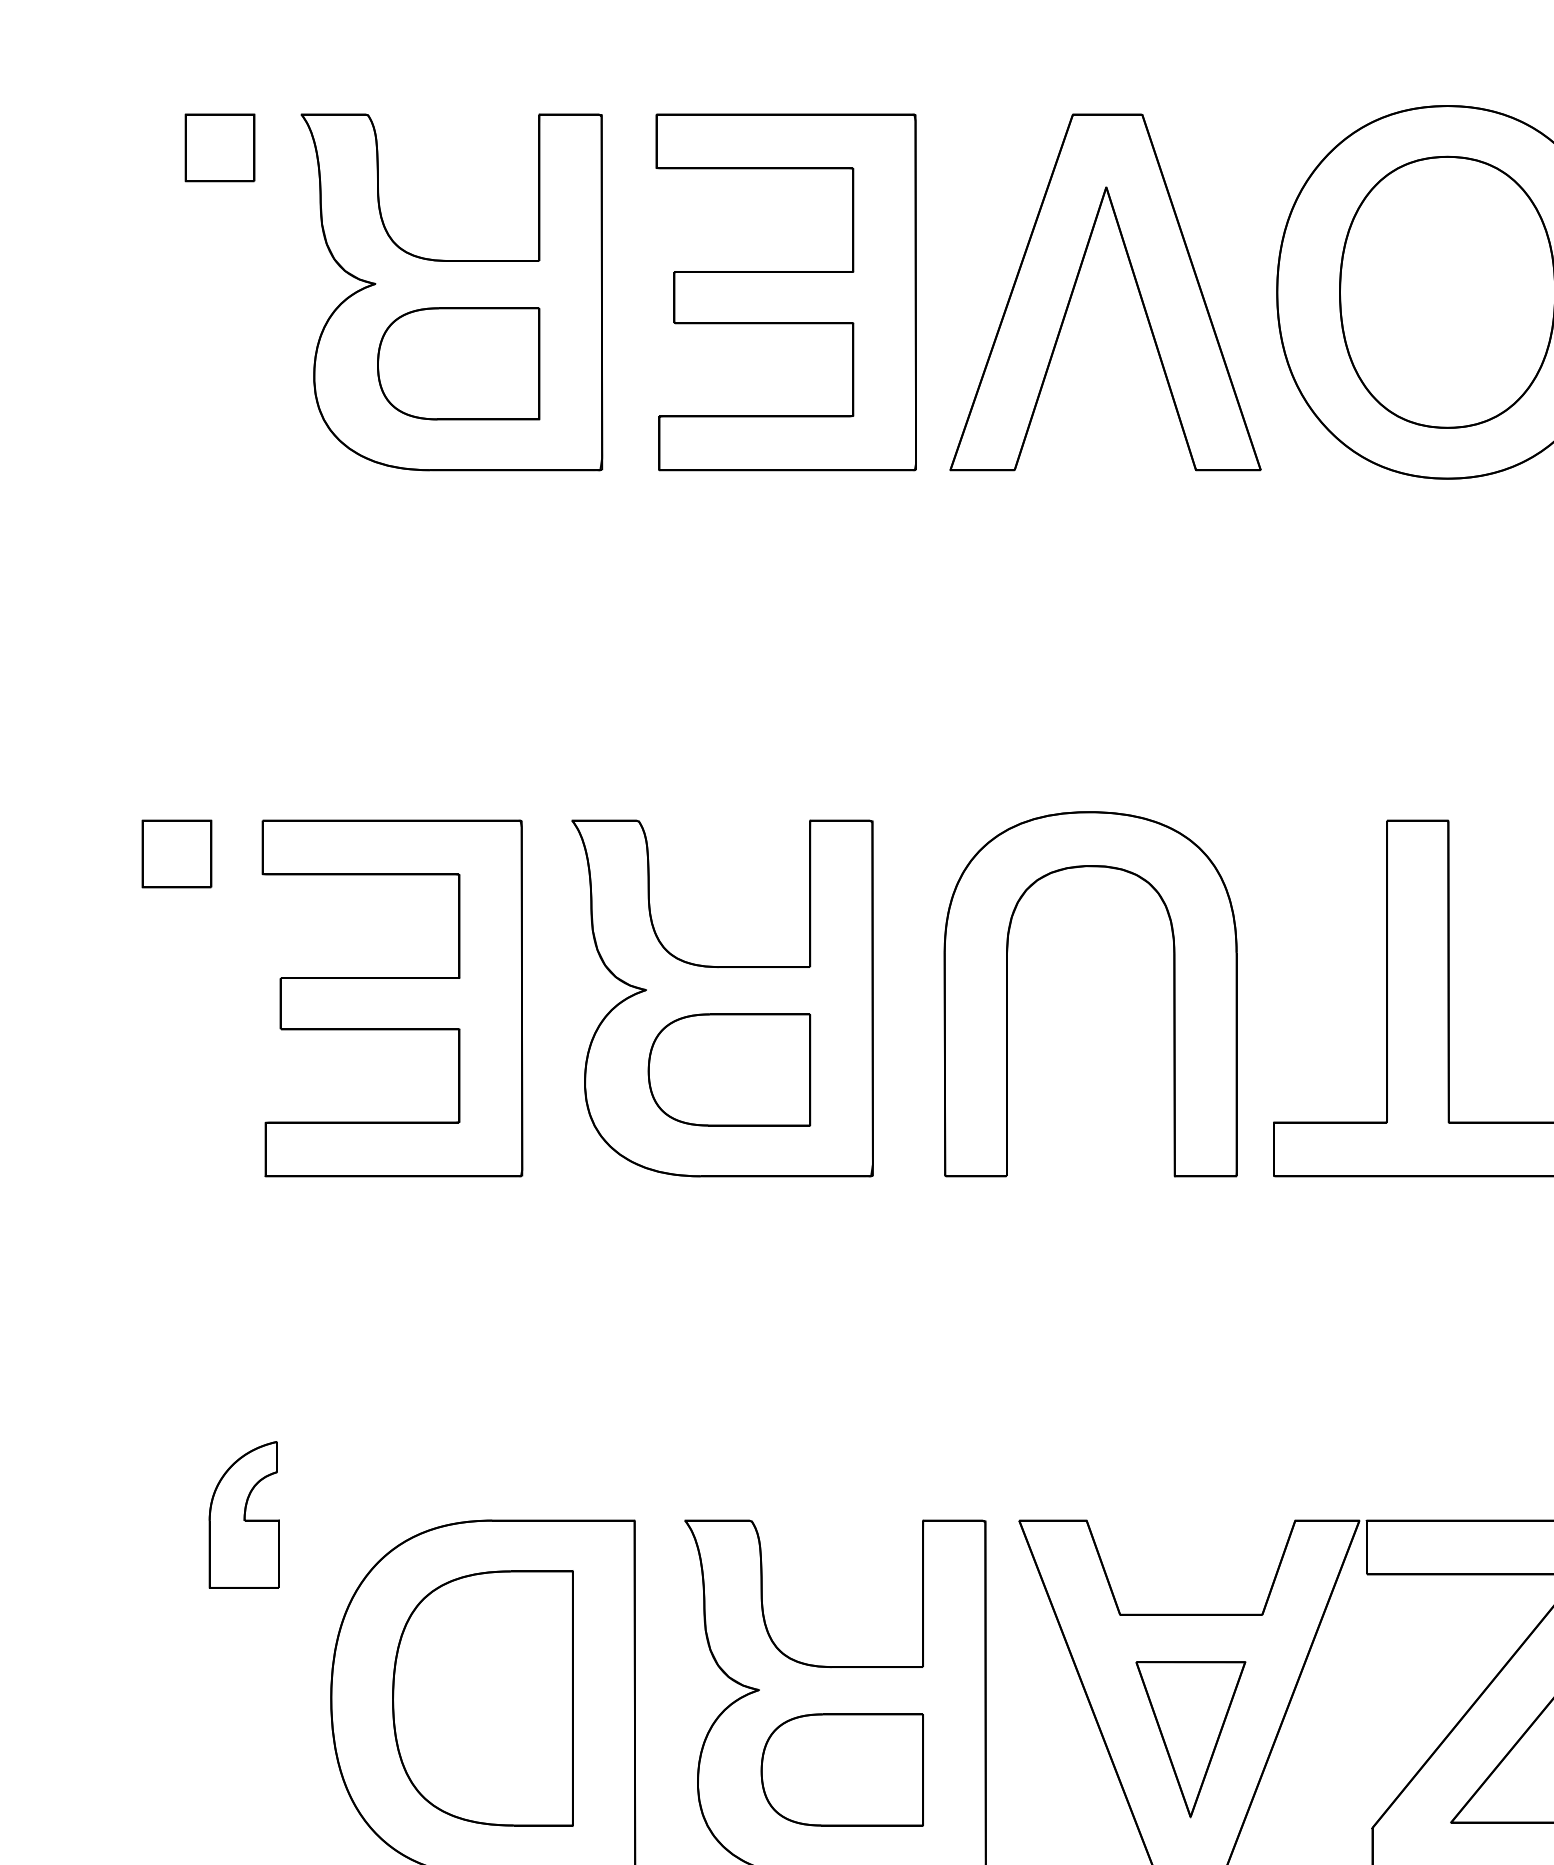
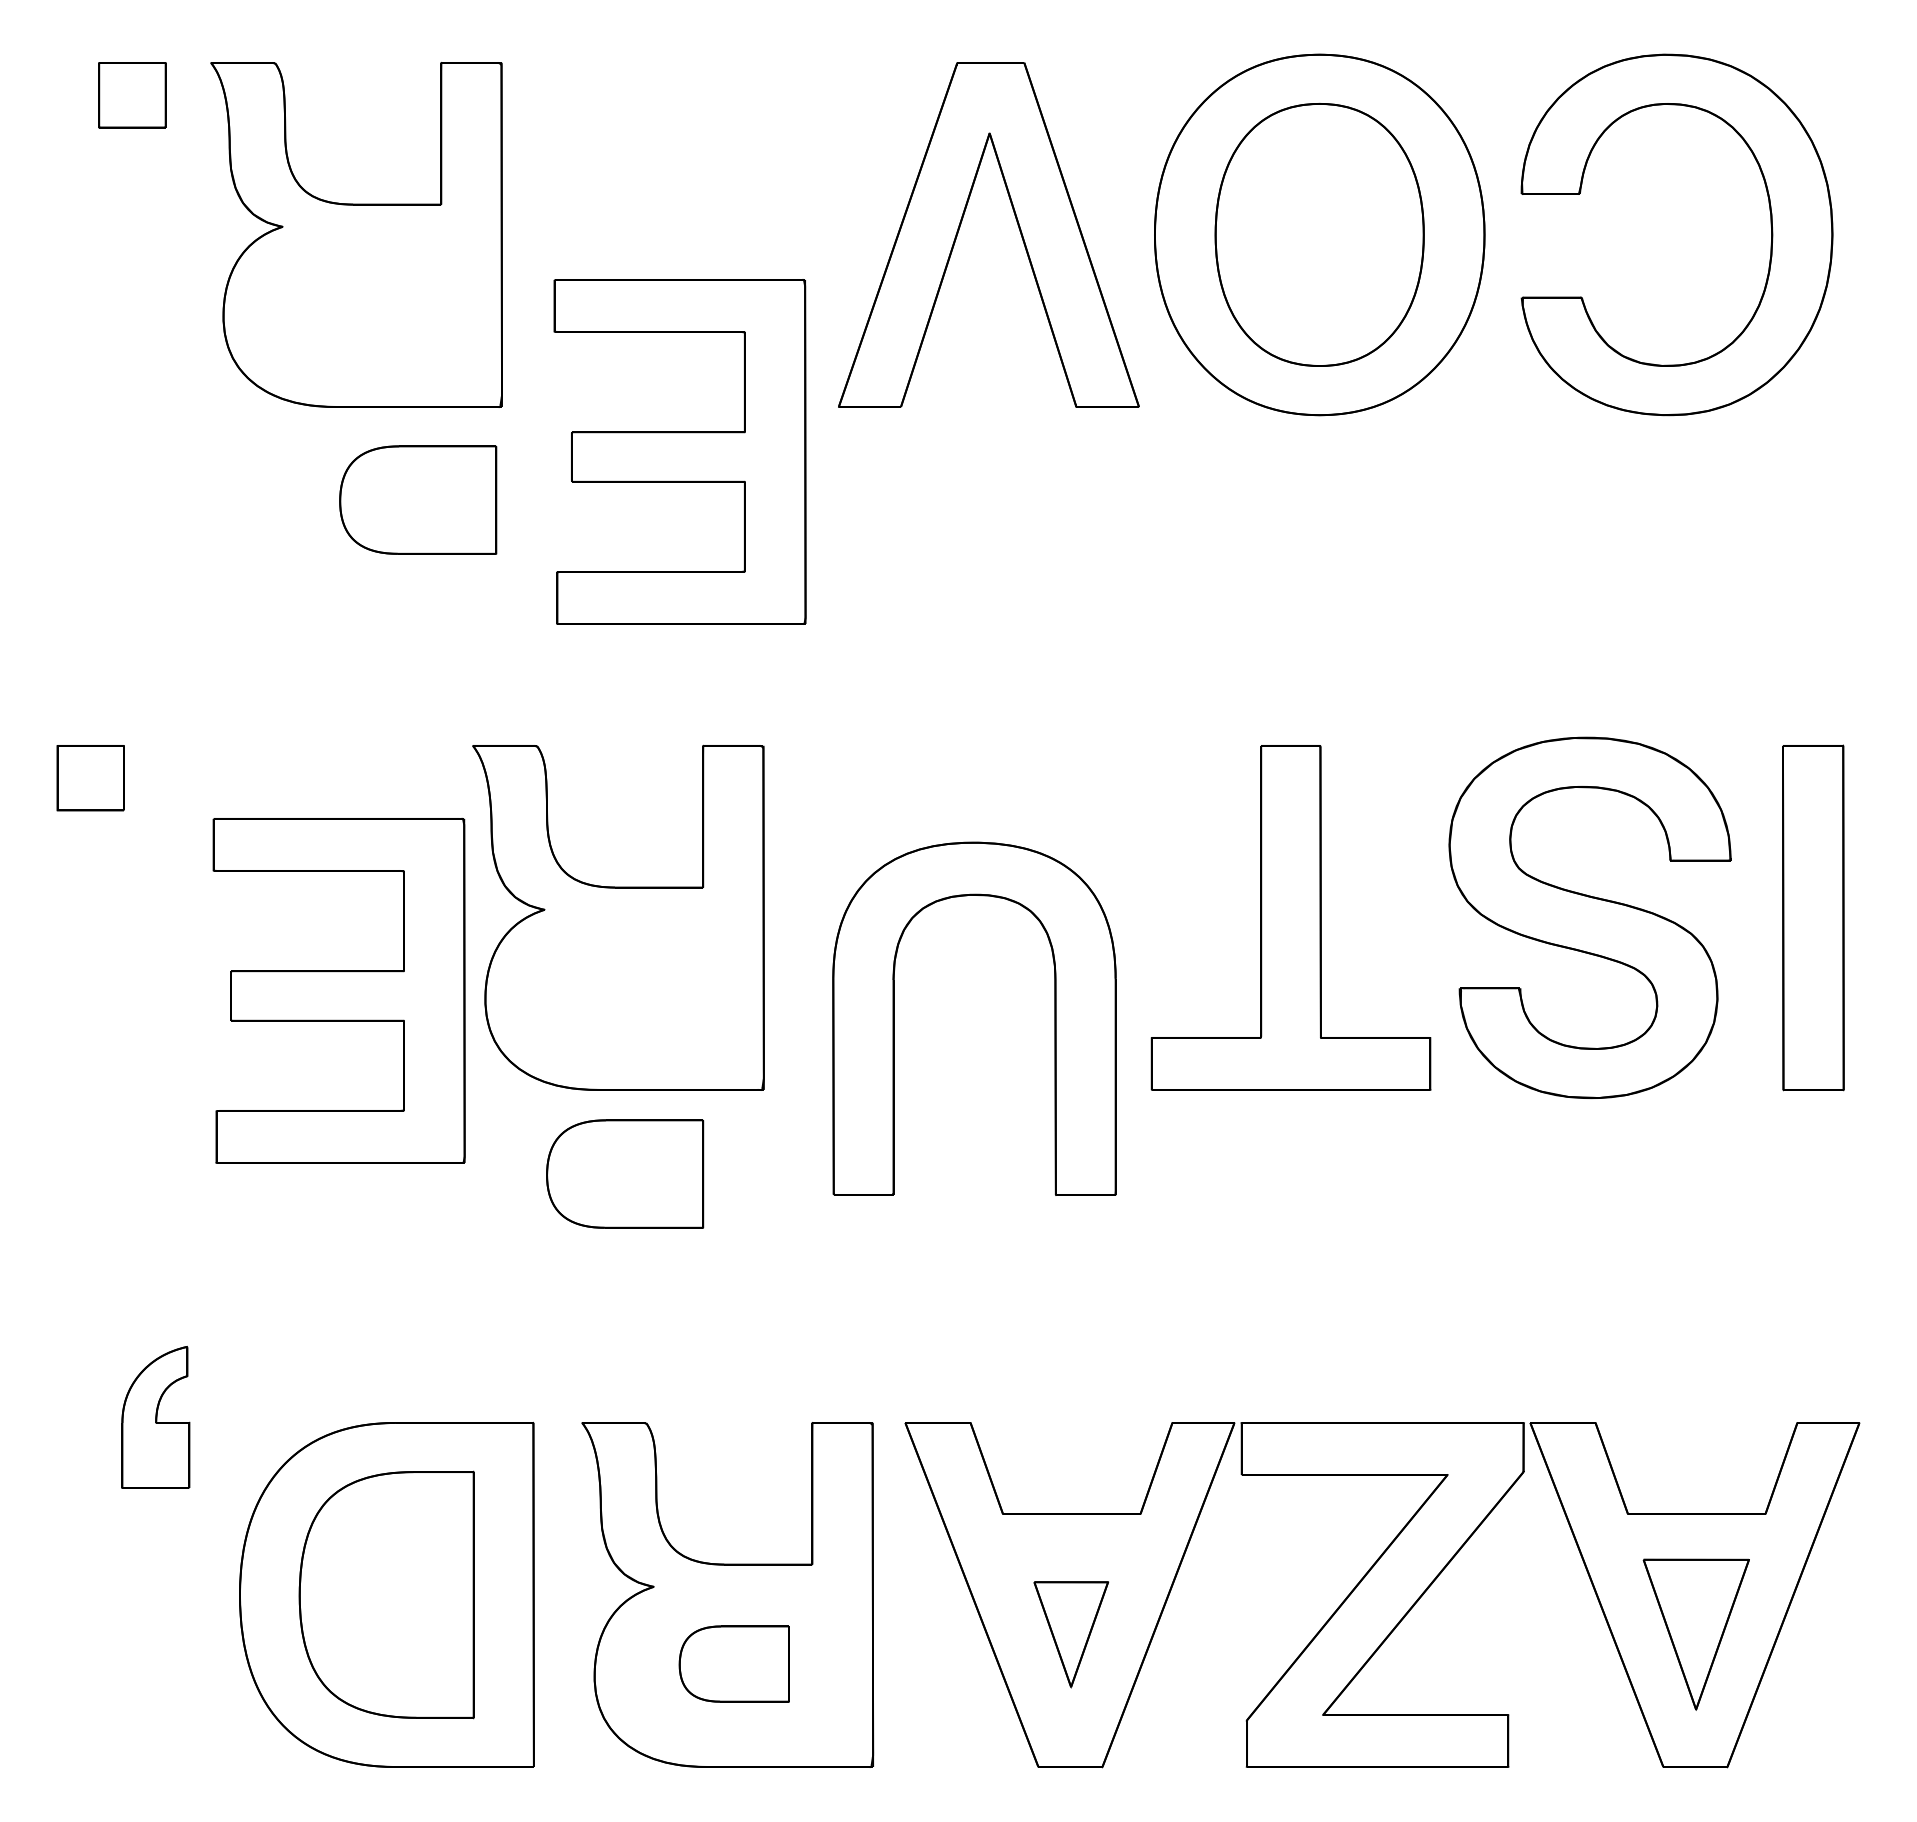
part: (785, 291) -> (679, 451), moved
part: (458, 363) -> (418, 499), moved
part: (1007, 993) -> (894, 1018), moved
part: (391, 998) -> (338, 990), moved
part: (729, 1069) -> (625, 1173), moved
part: (1189, 1739) -> (1070, 1634), size x0.7
part: (842, 1769) -> (734, 1663), size x0.7

